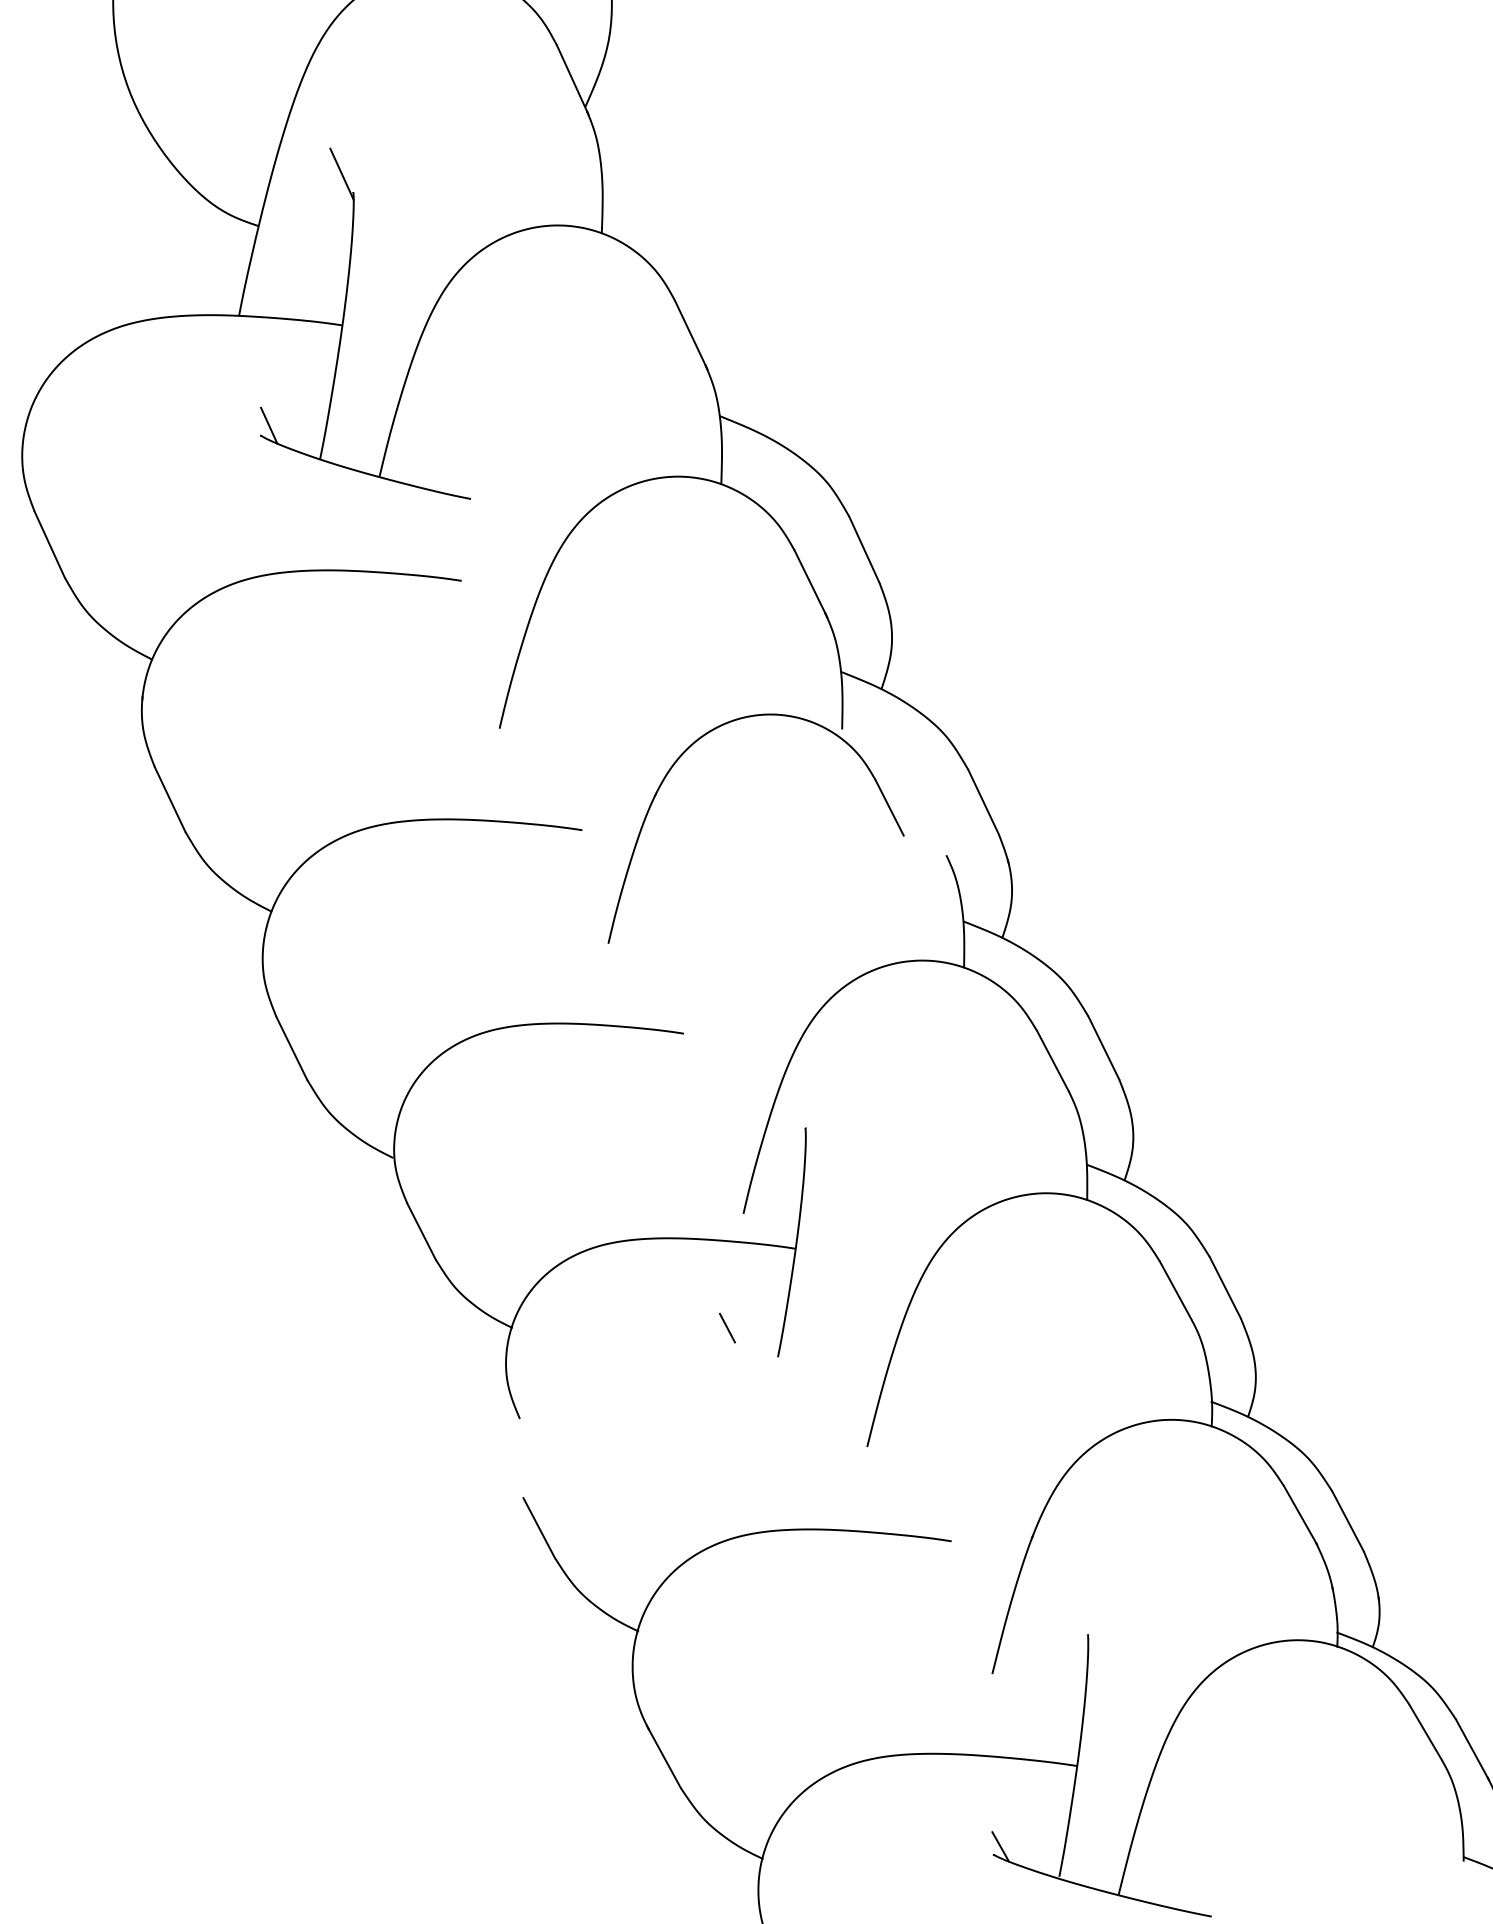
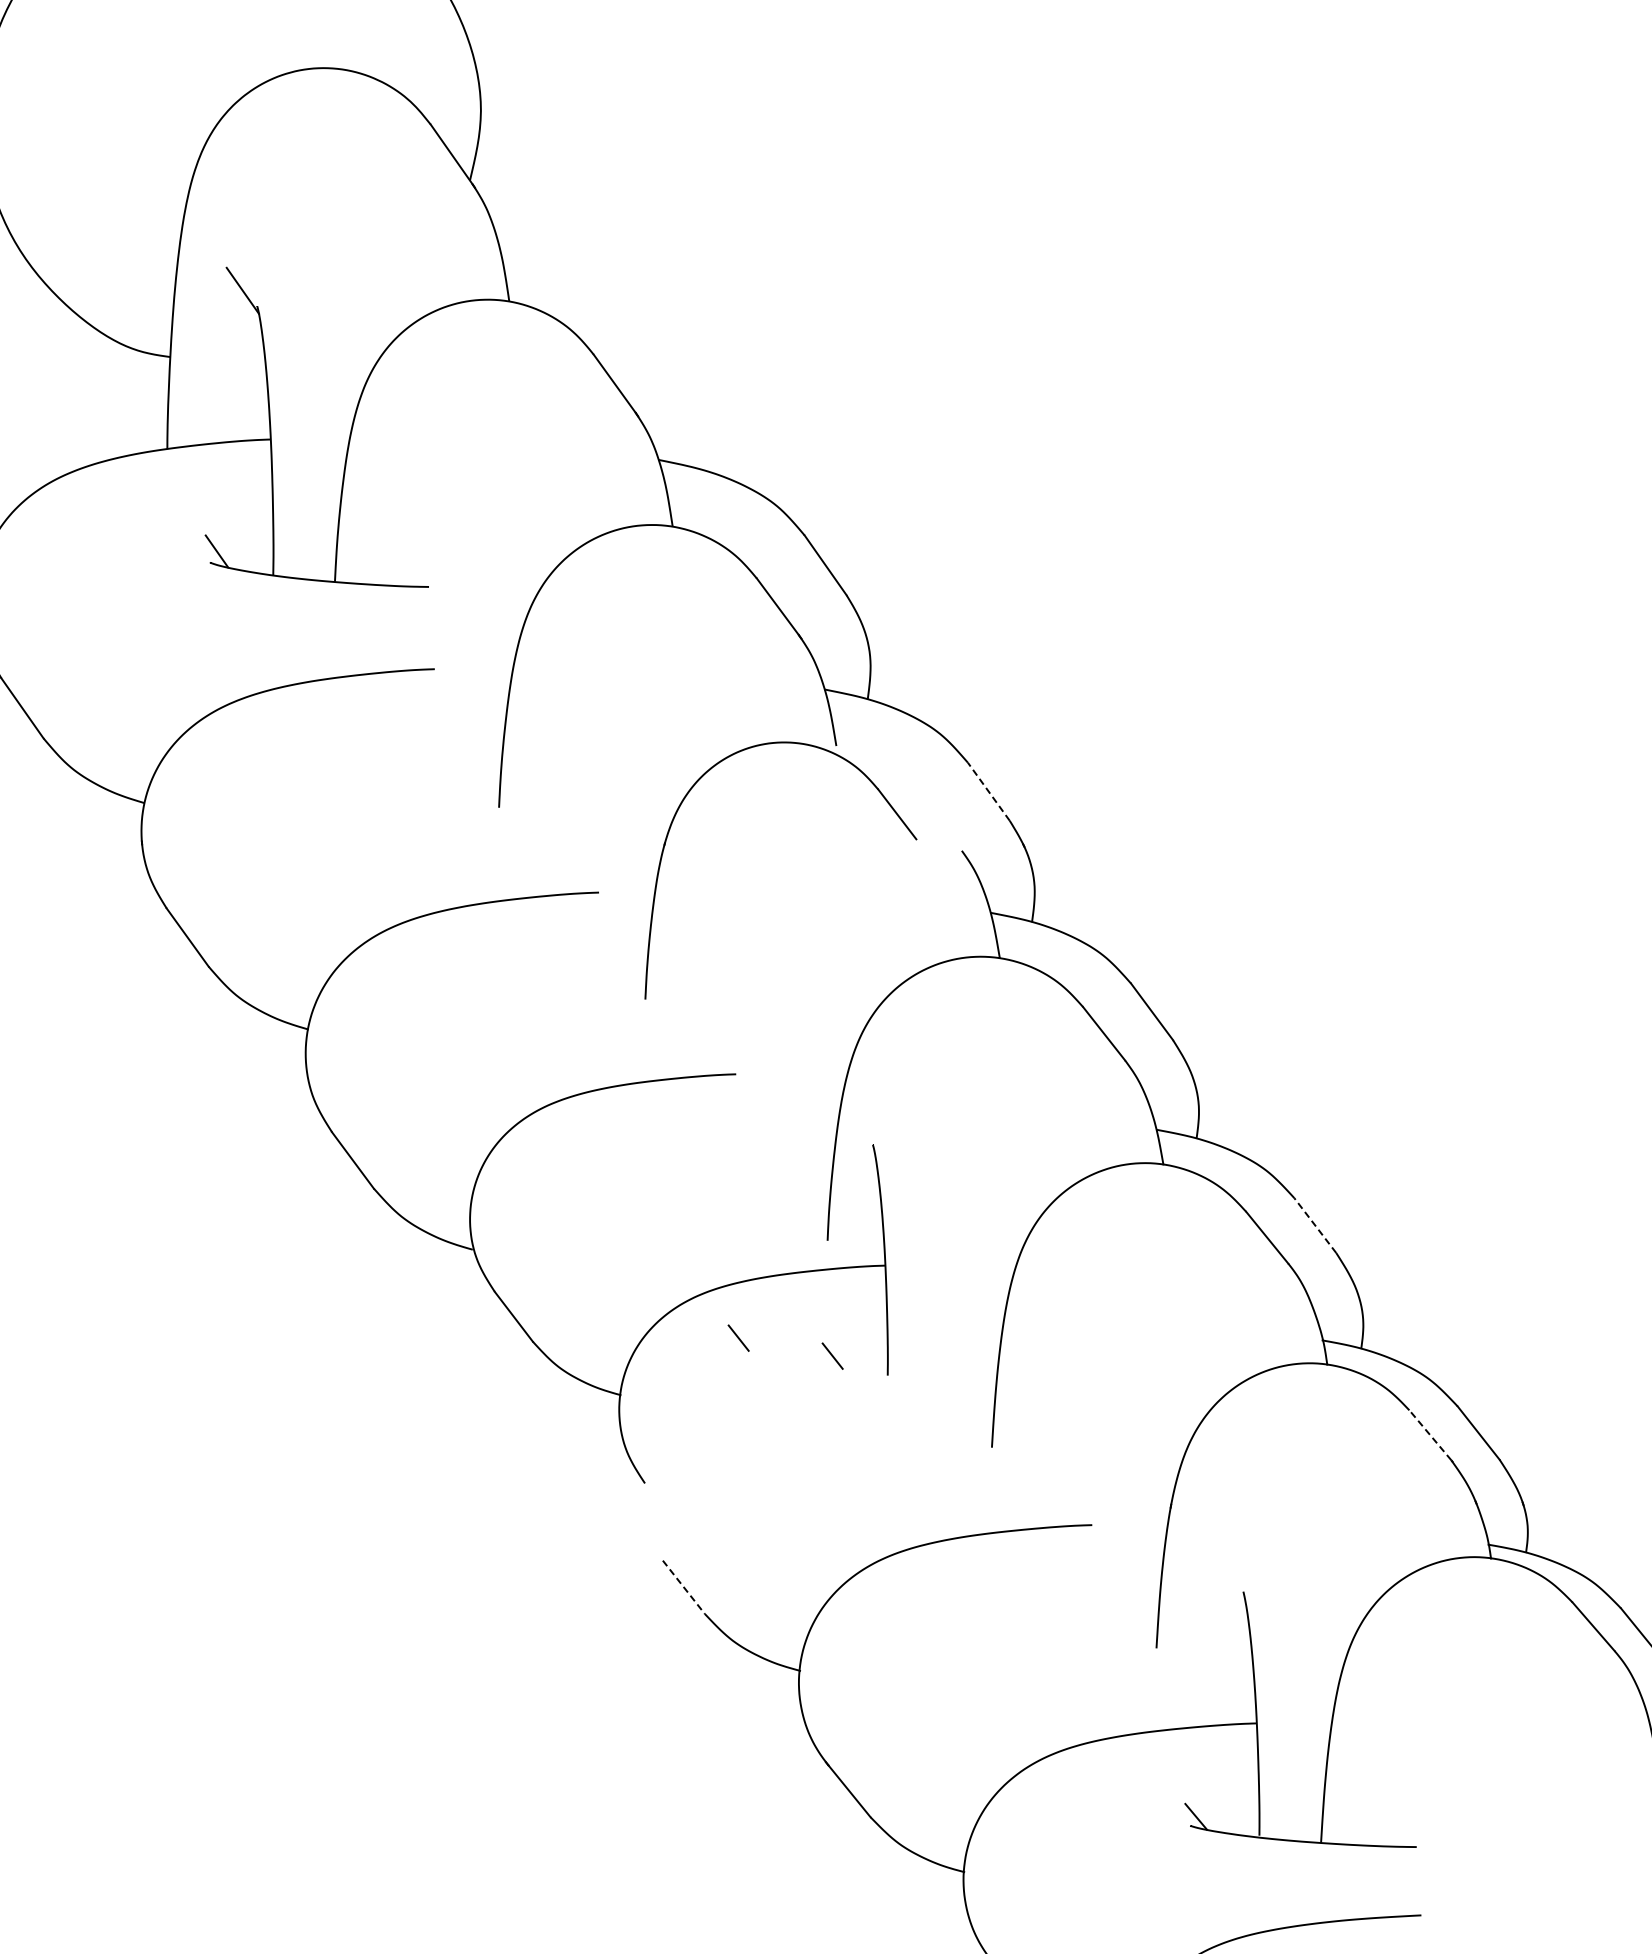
line: (983, 801) -> (988, 791), solid -> dashed
line: (1225, 1287) -> (1315, 1225), solid -> dashed
line: (638, 1292) -> (738, 1337), added
line: (1300, 1514) -> (1430, 1435), solid -> dashed
line: (538, 1528) -> (683, 1587), solid -> dashed

